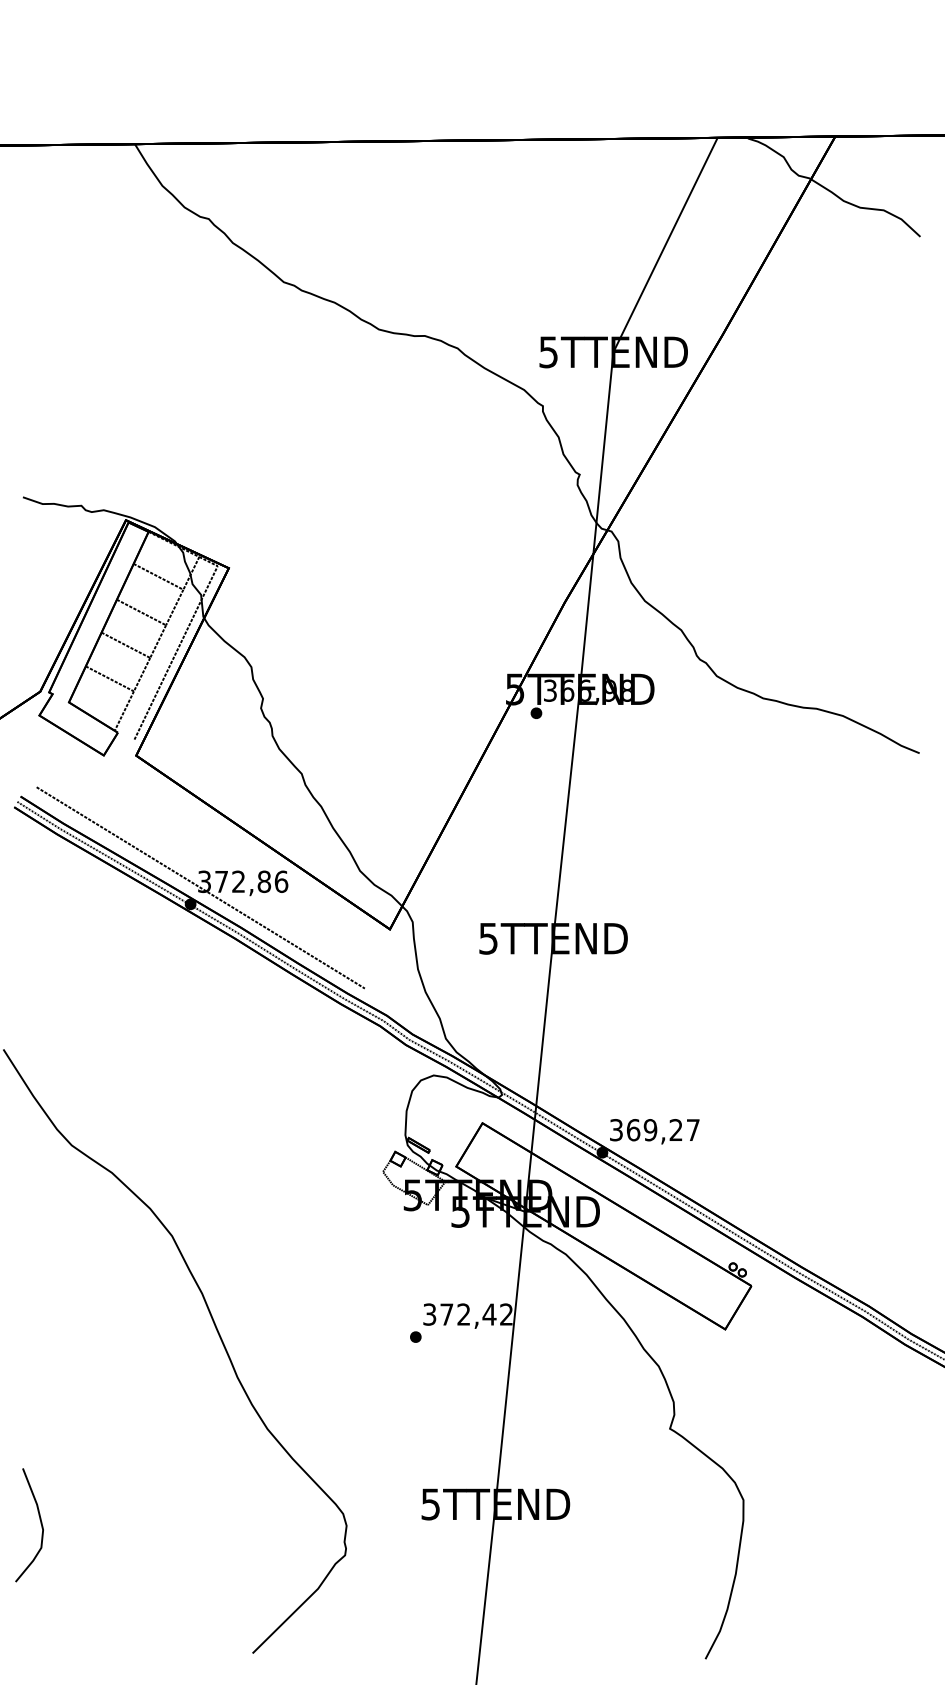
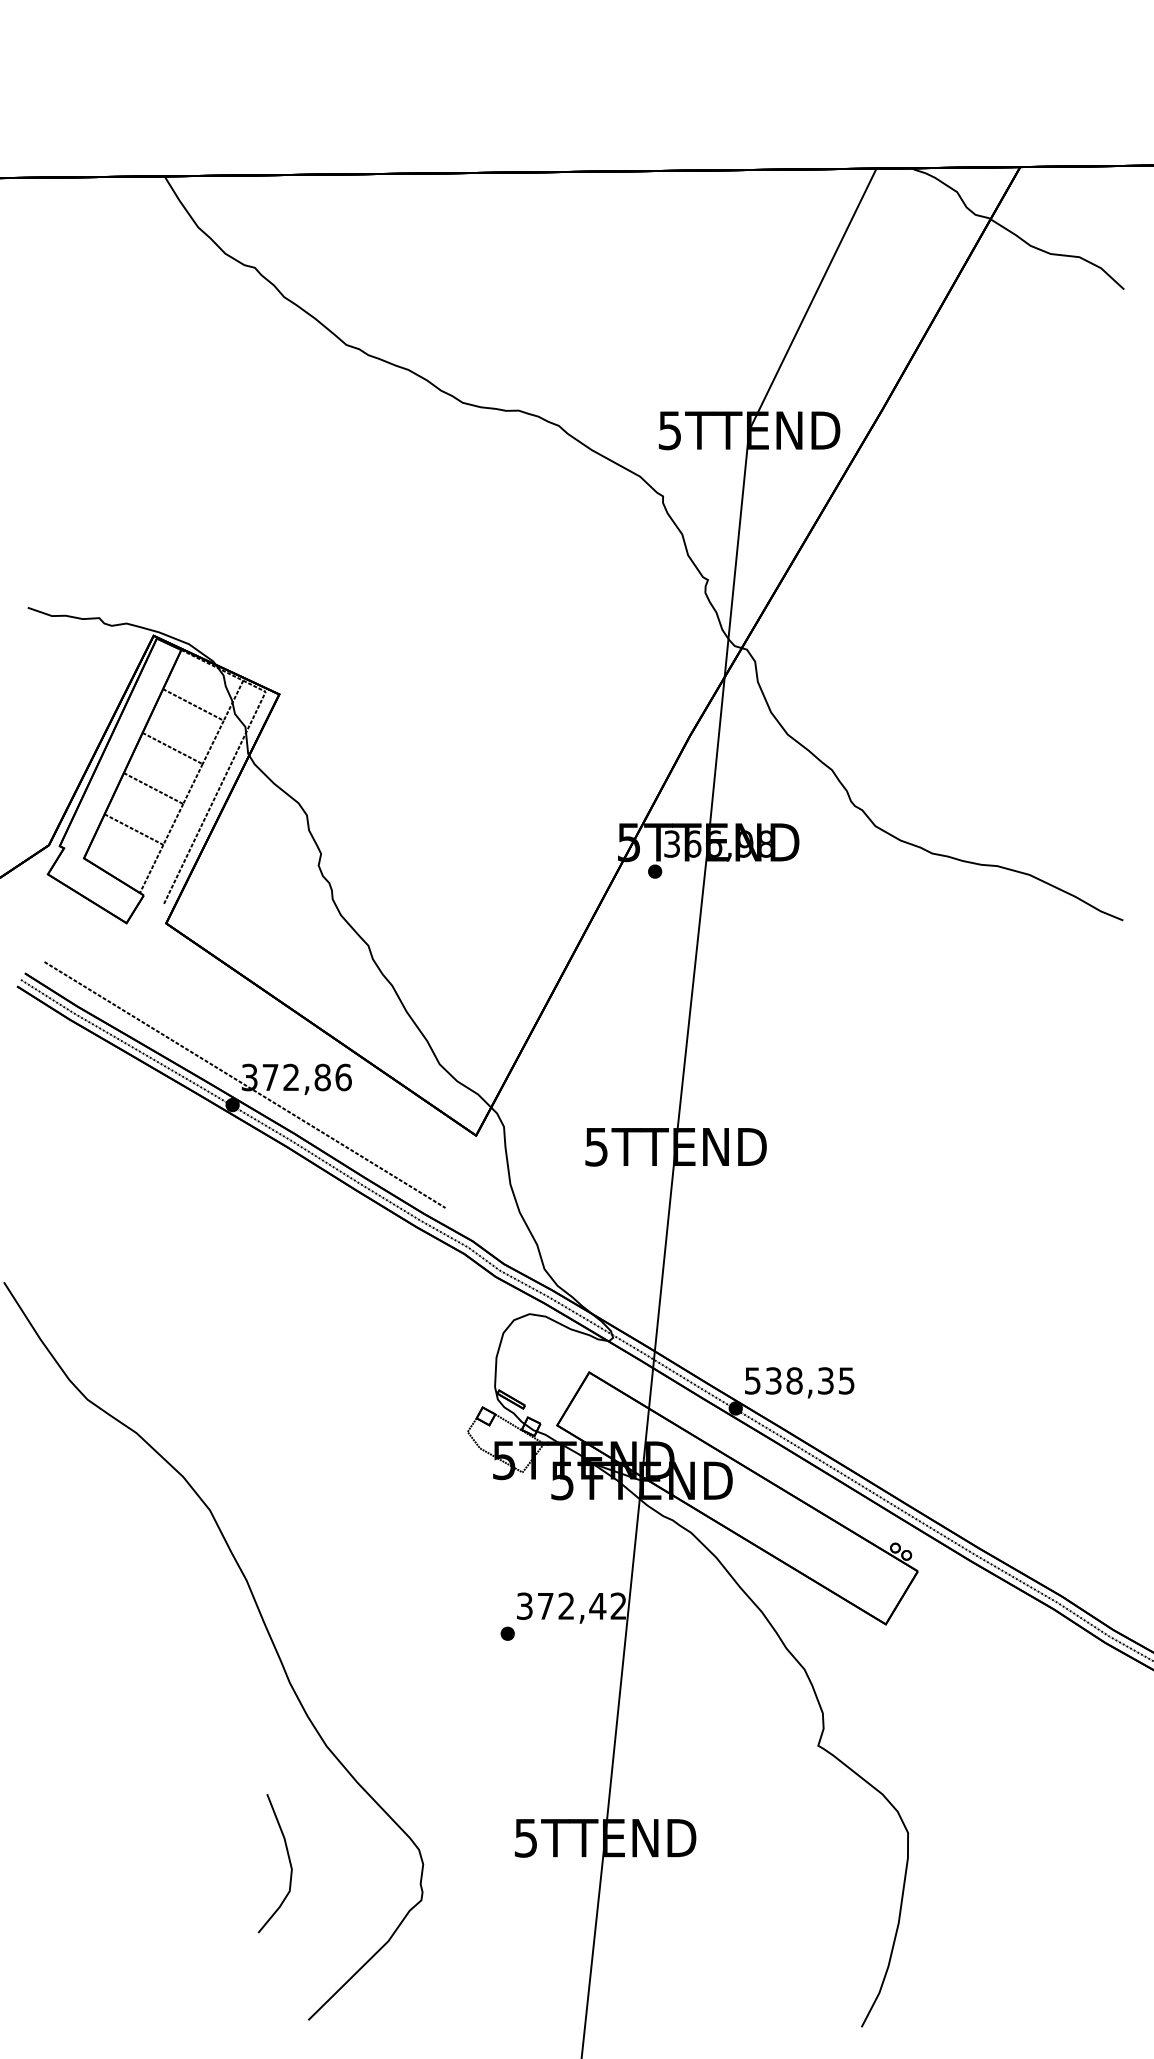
text: (654, 1130) -> (799, 1381), 369,27 -> 538,35
curve: (40, 1524) -> (288, 1862), moved

